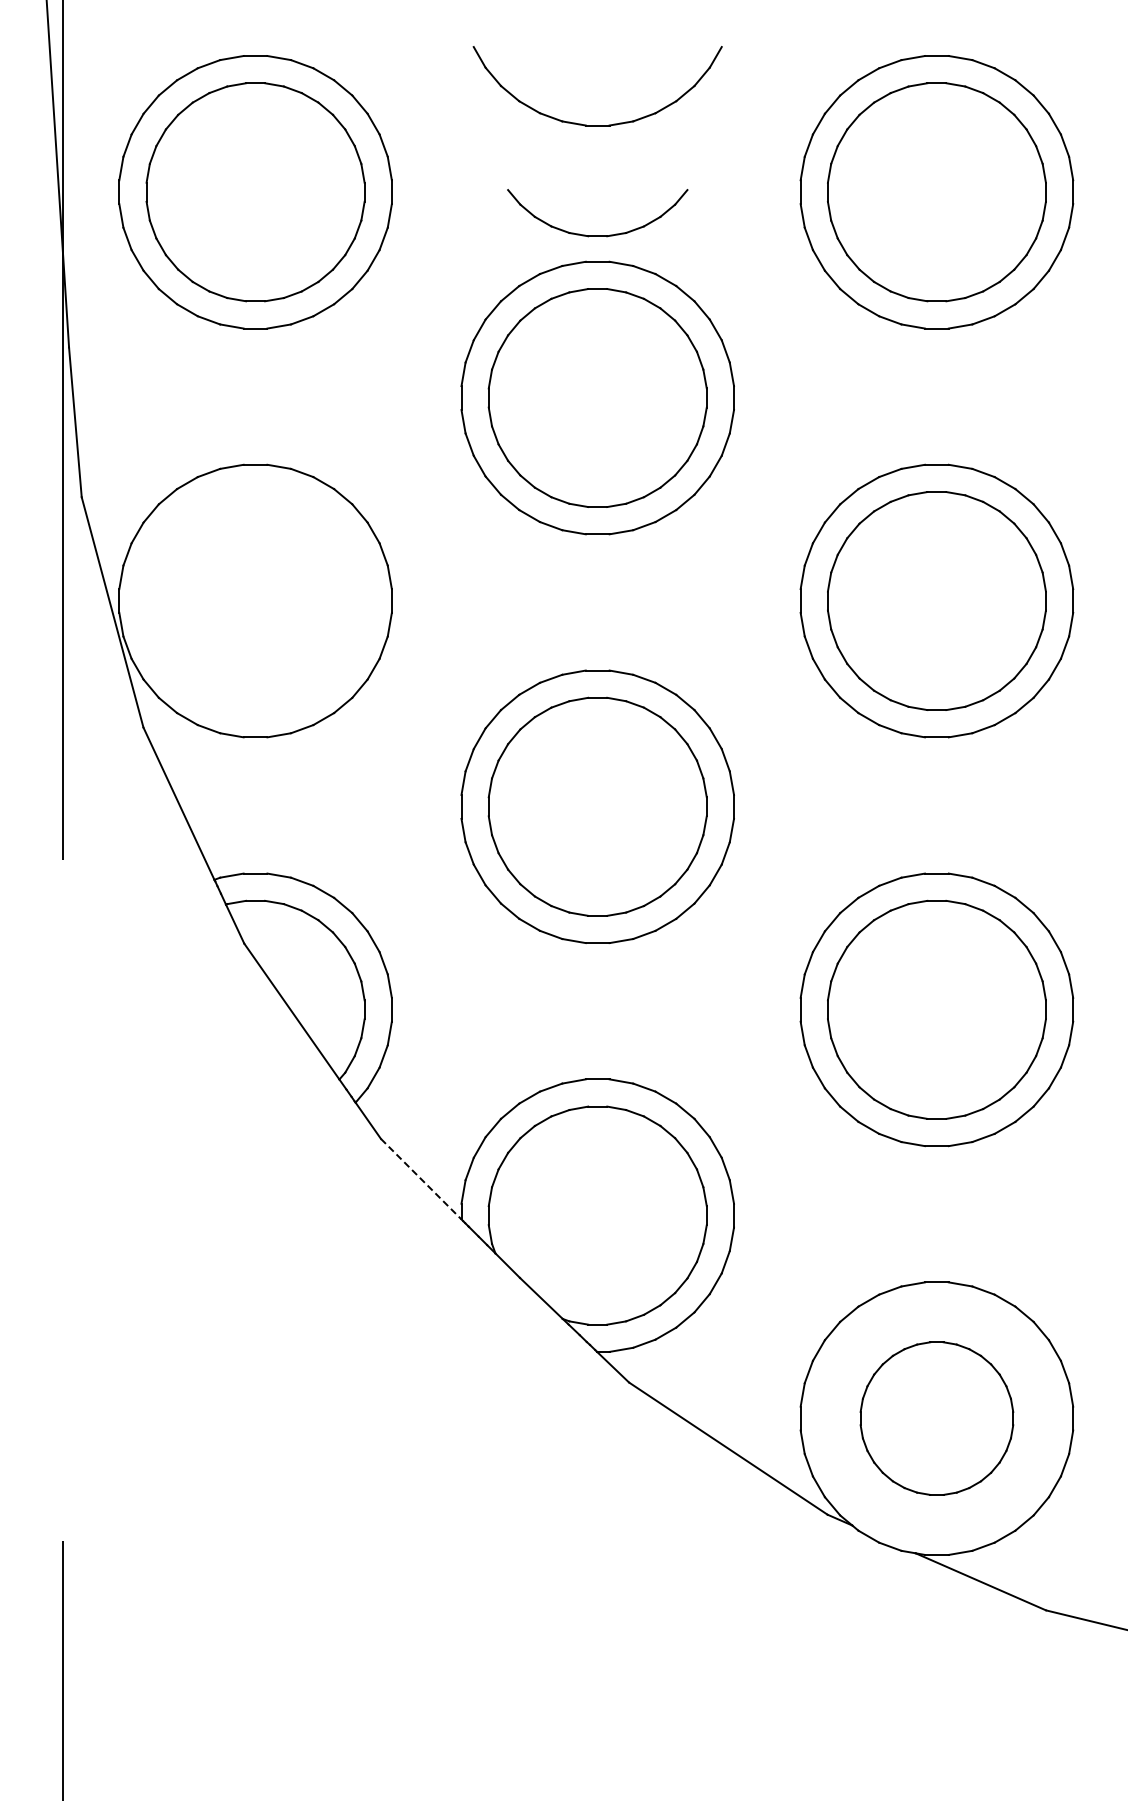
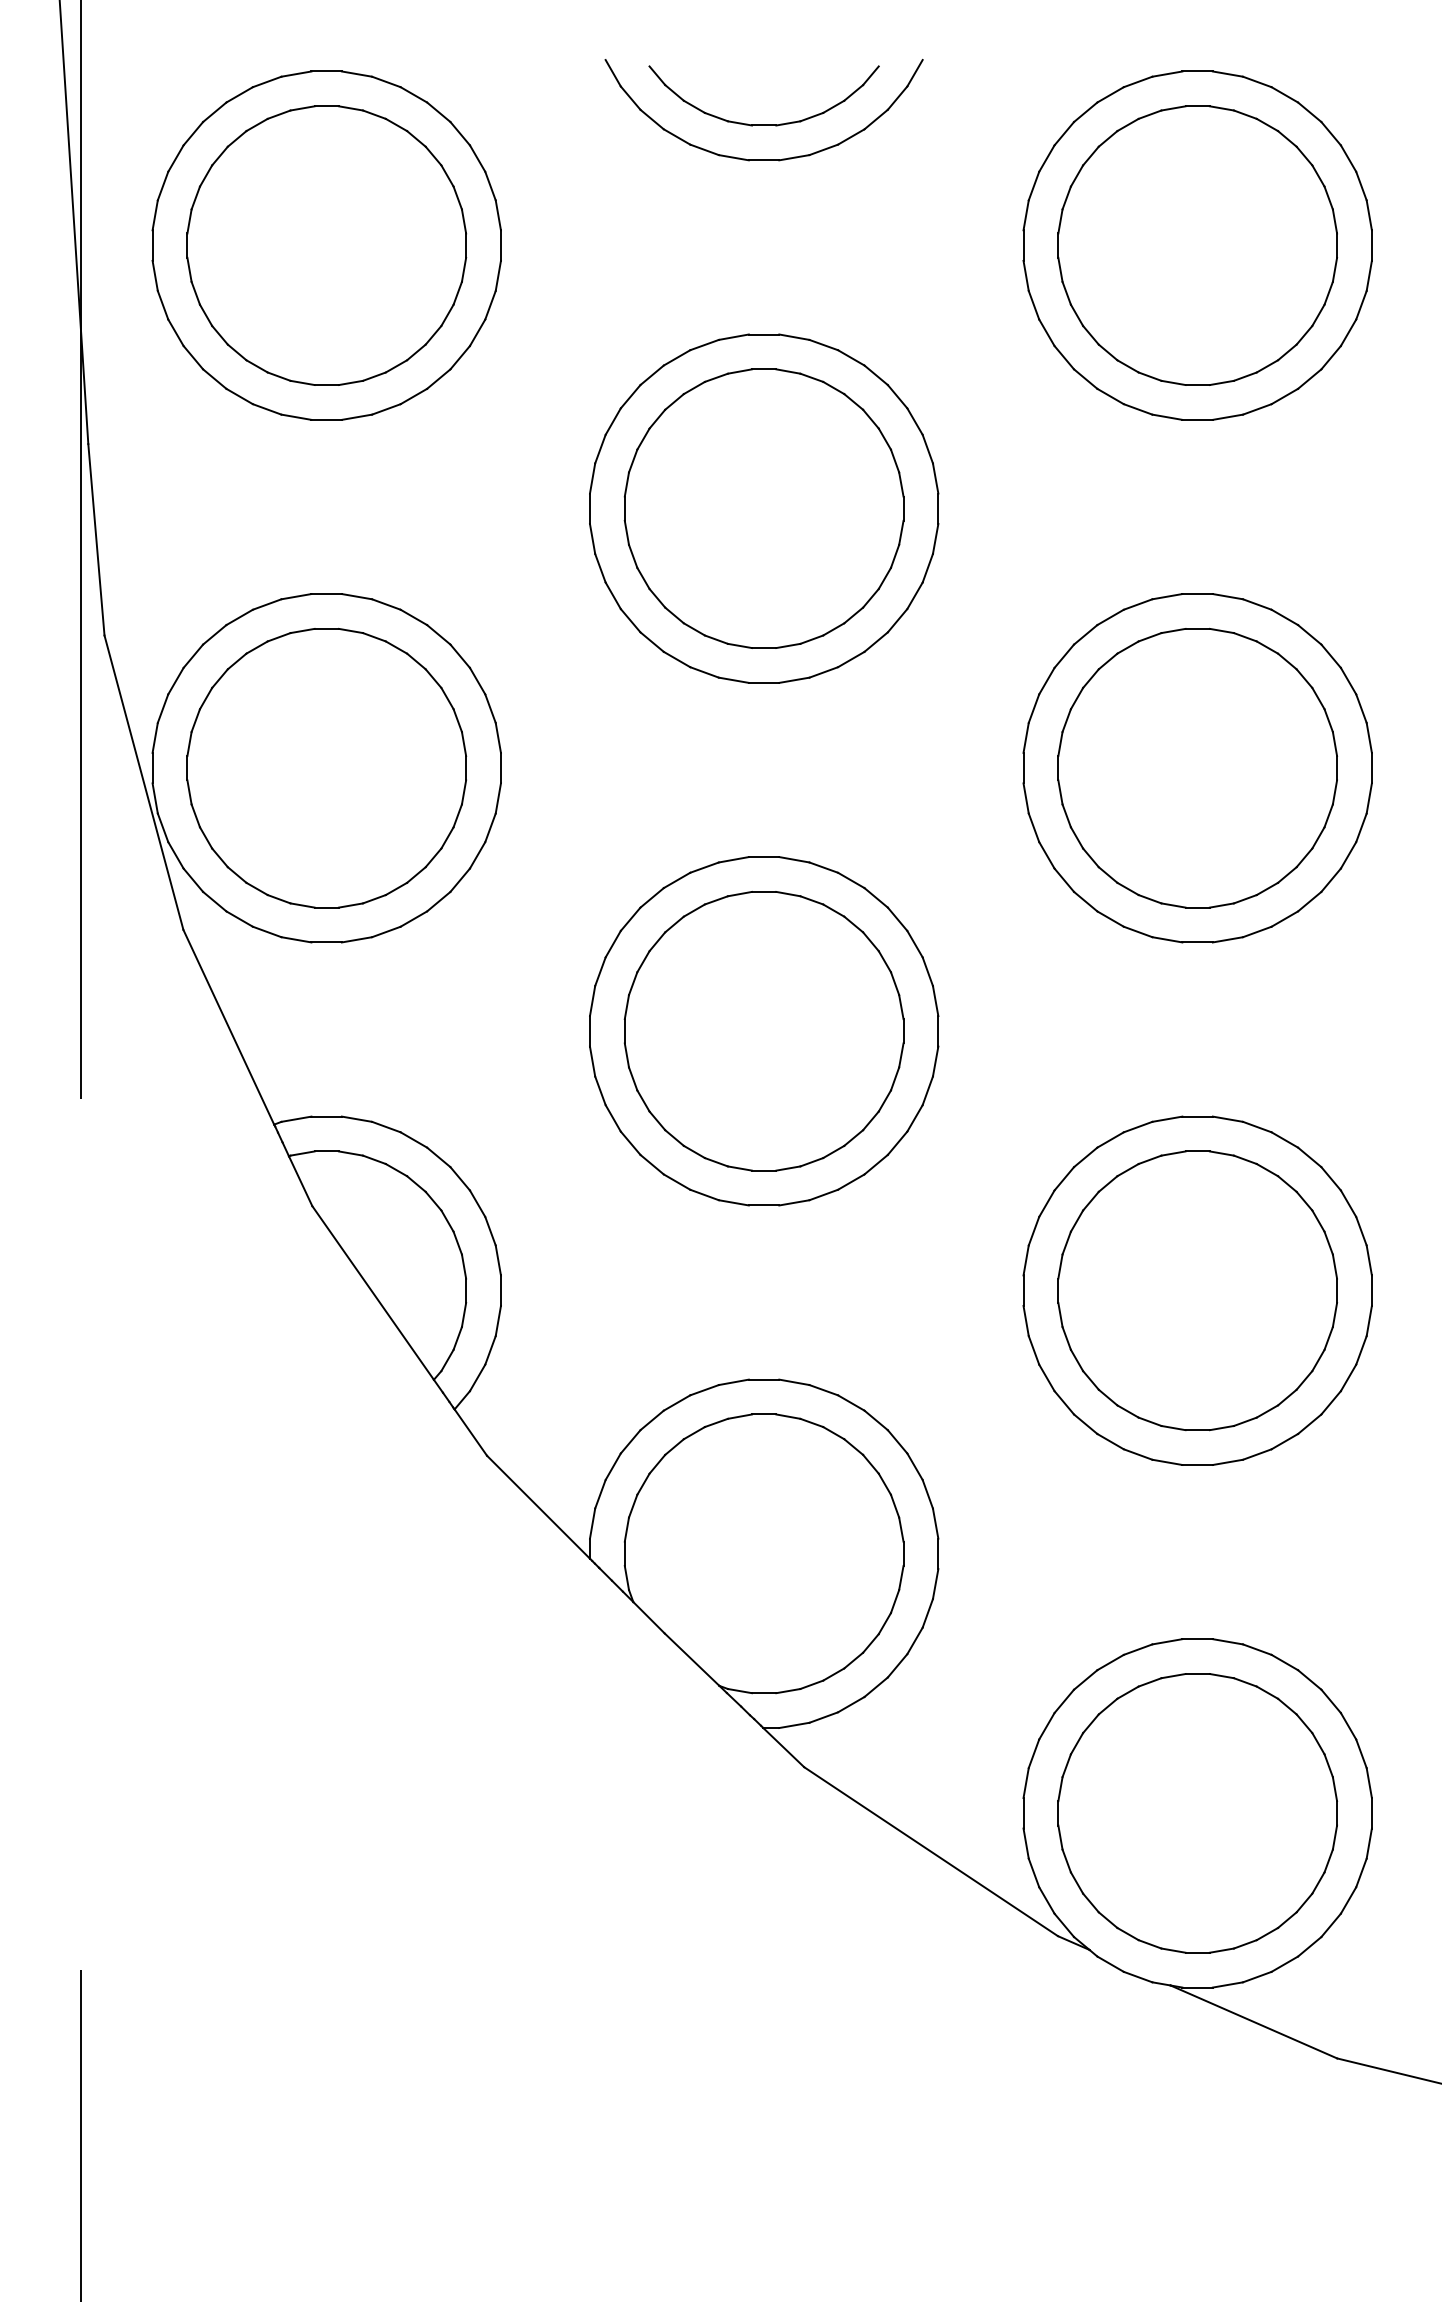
part: (597, 235) -> (763, 124), moved
part: (255, 600) -> (326, 767), added
line: (421, 1179) -> (538, 1507), dashed -> solid
part: (936, 1418) -> (1197, 1813), size x1.43

